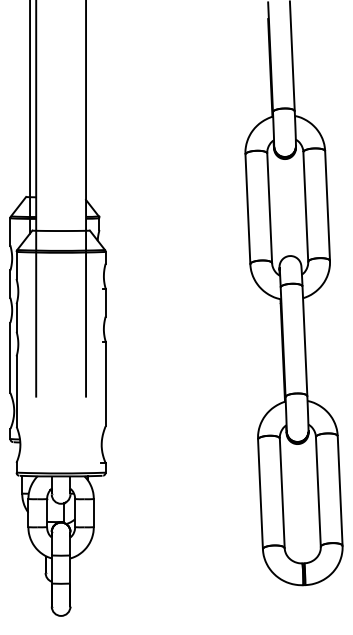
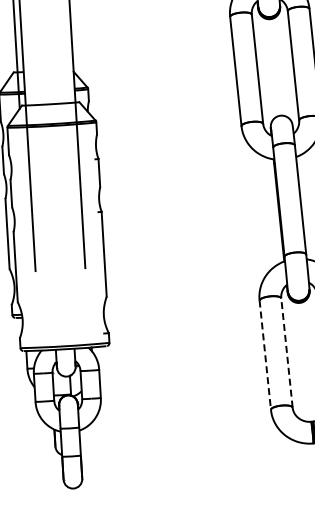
line: (282, 493) -> (287, 353), solid -> dashed
line: (260, 494) -> (265, 355), solid -> dashed

